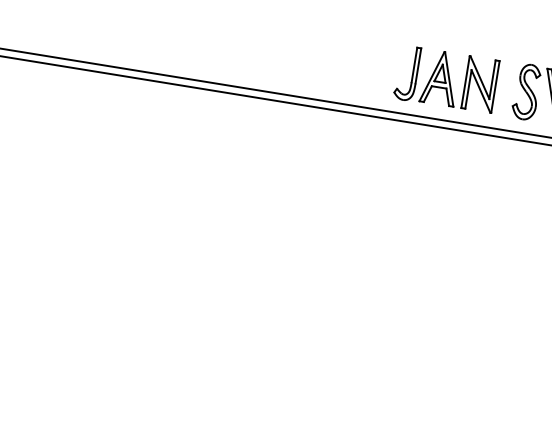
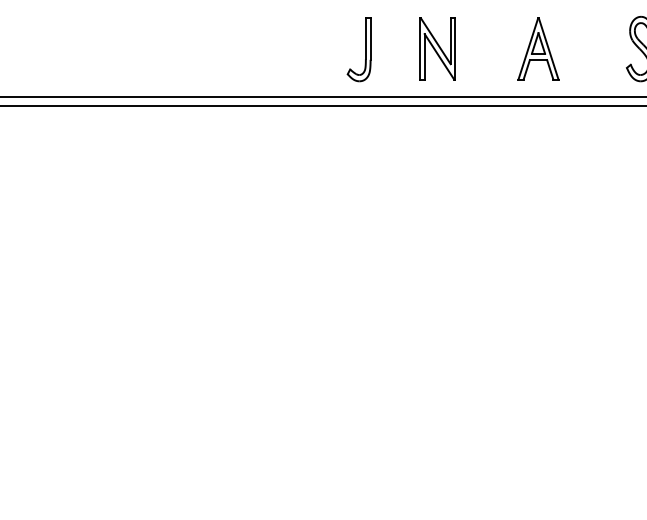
part: (412, 73) -> (365, 49), moved
part: (480, 84) -> (437, 48), moved

